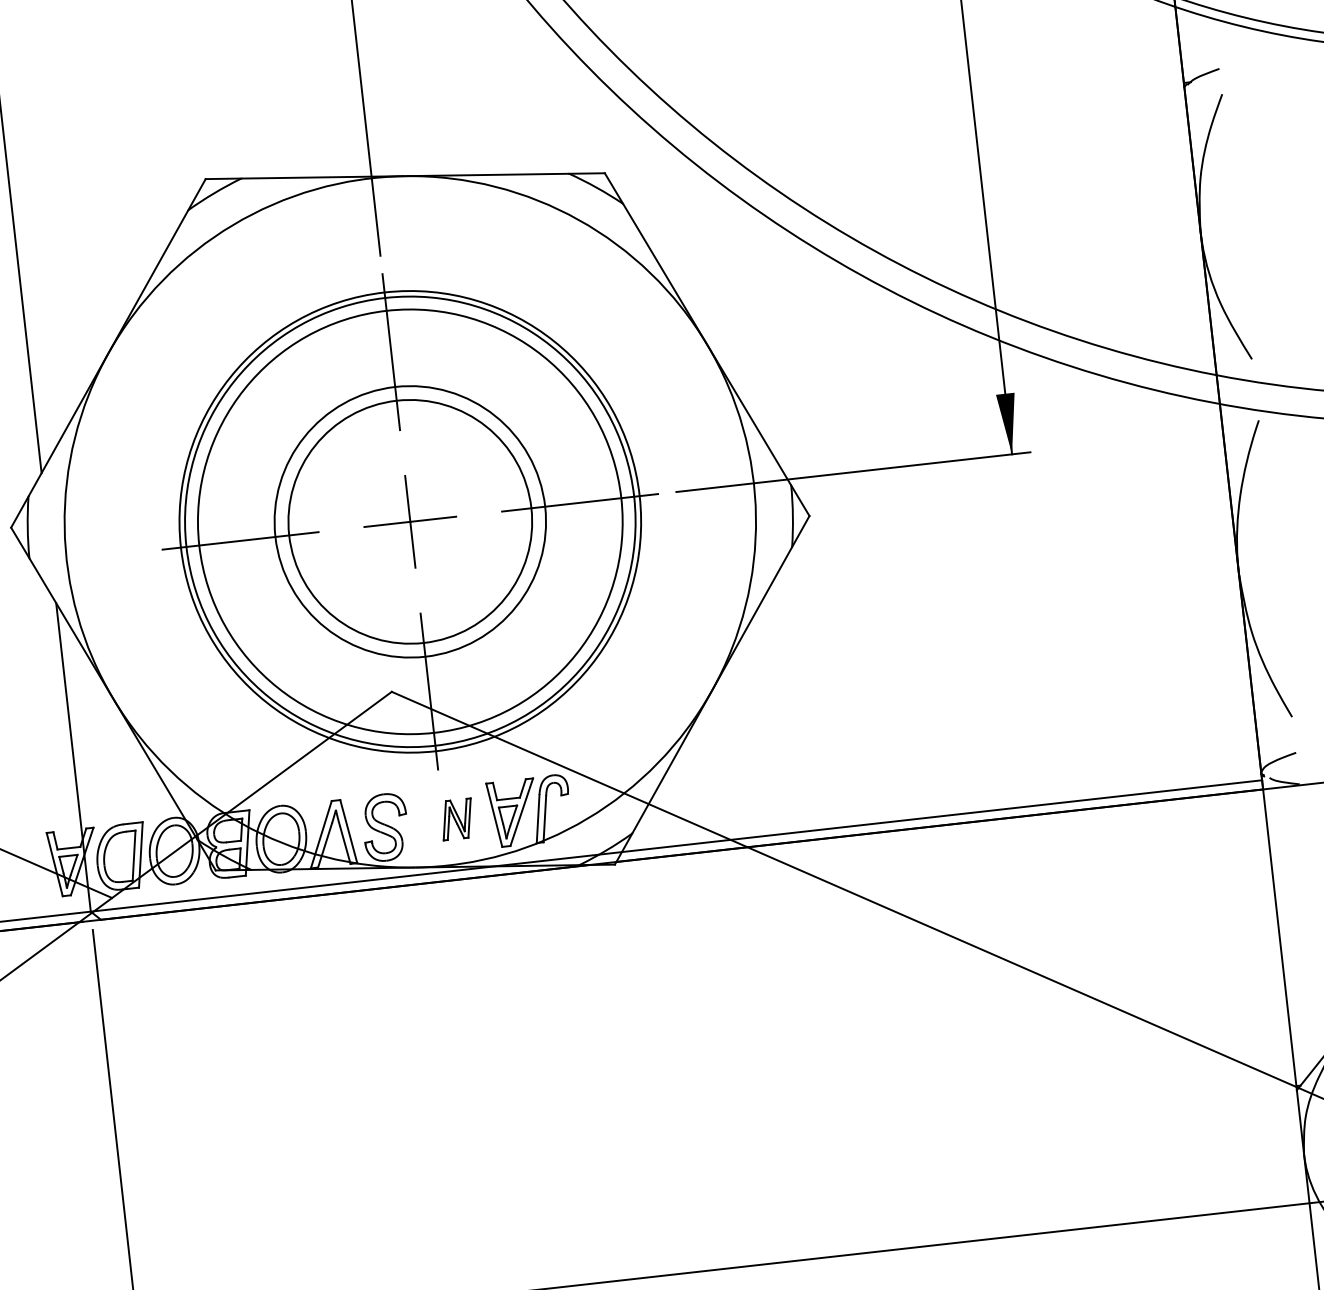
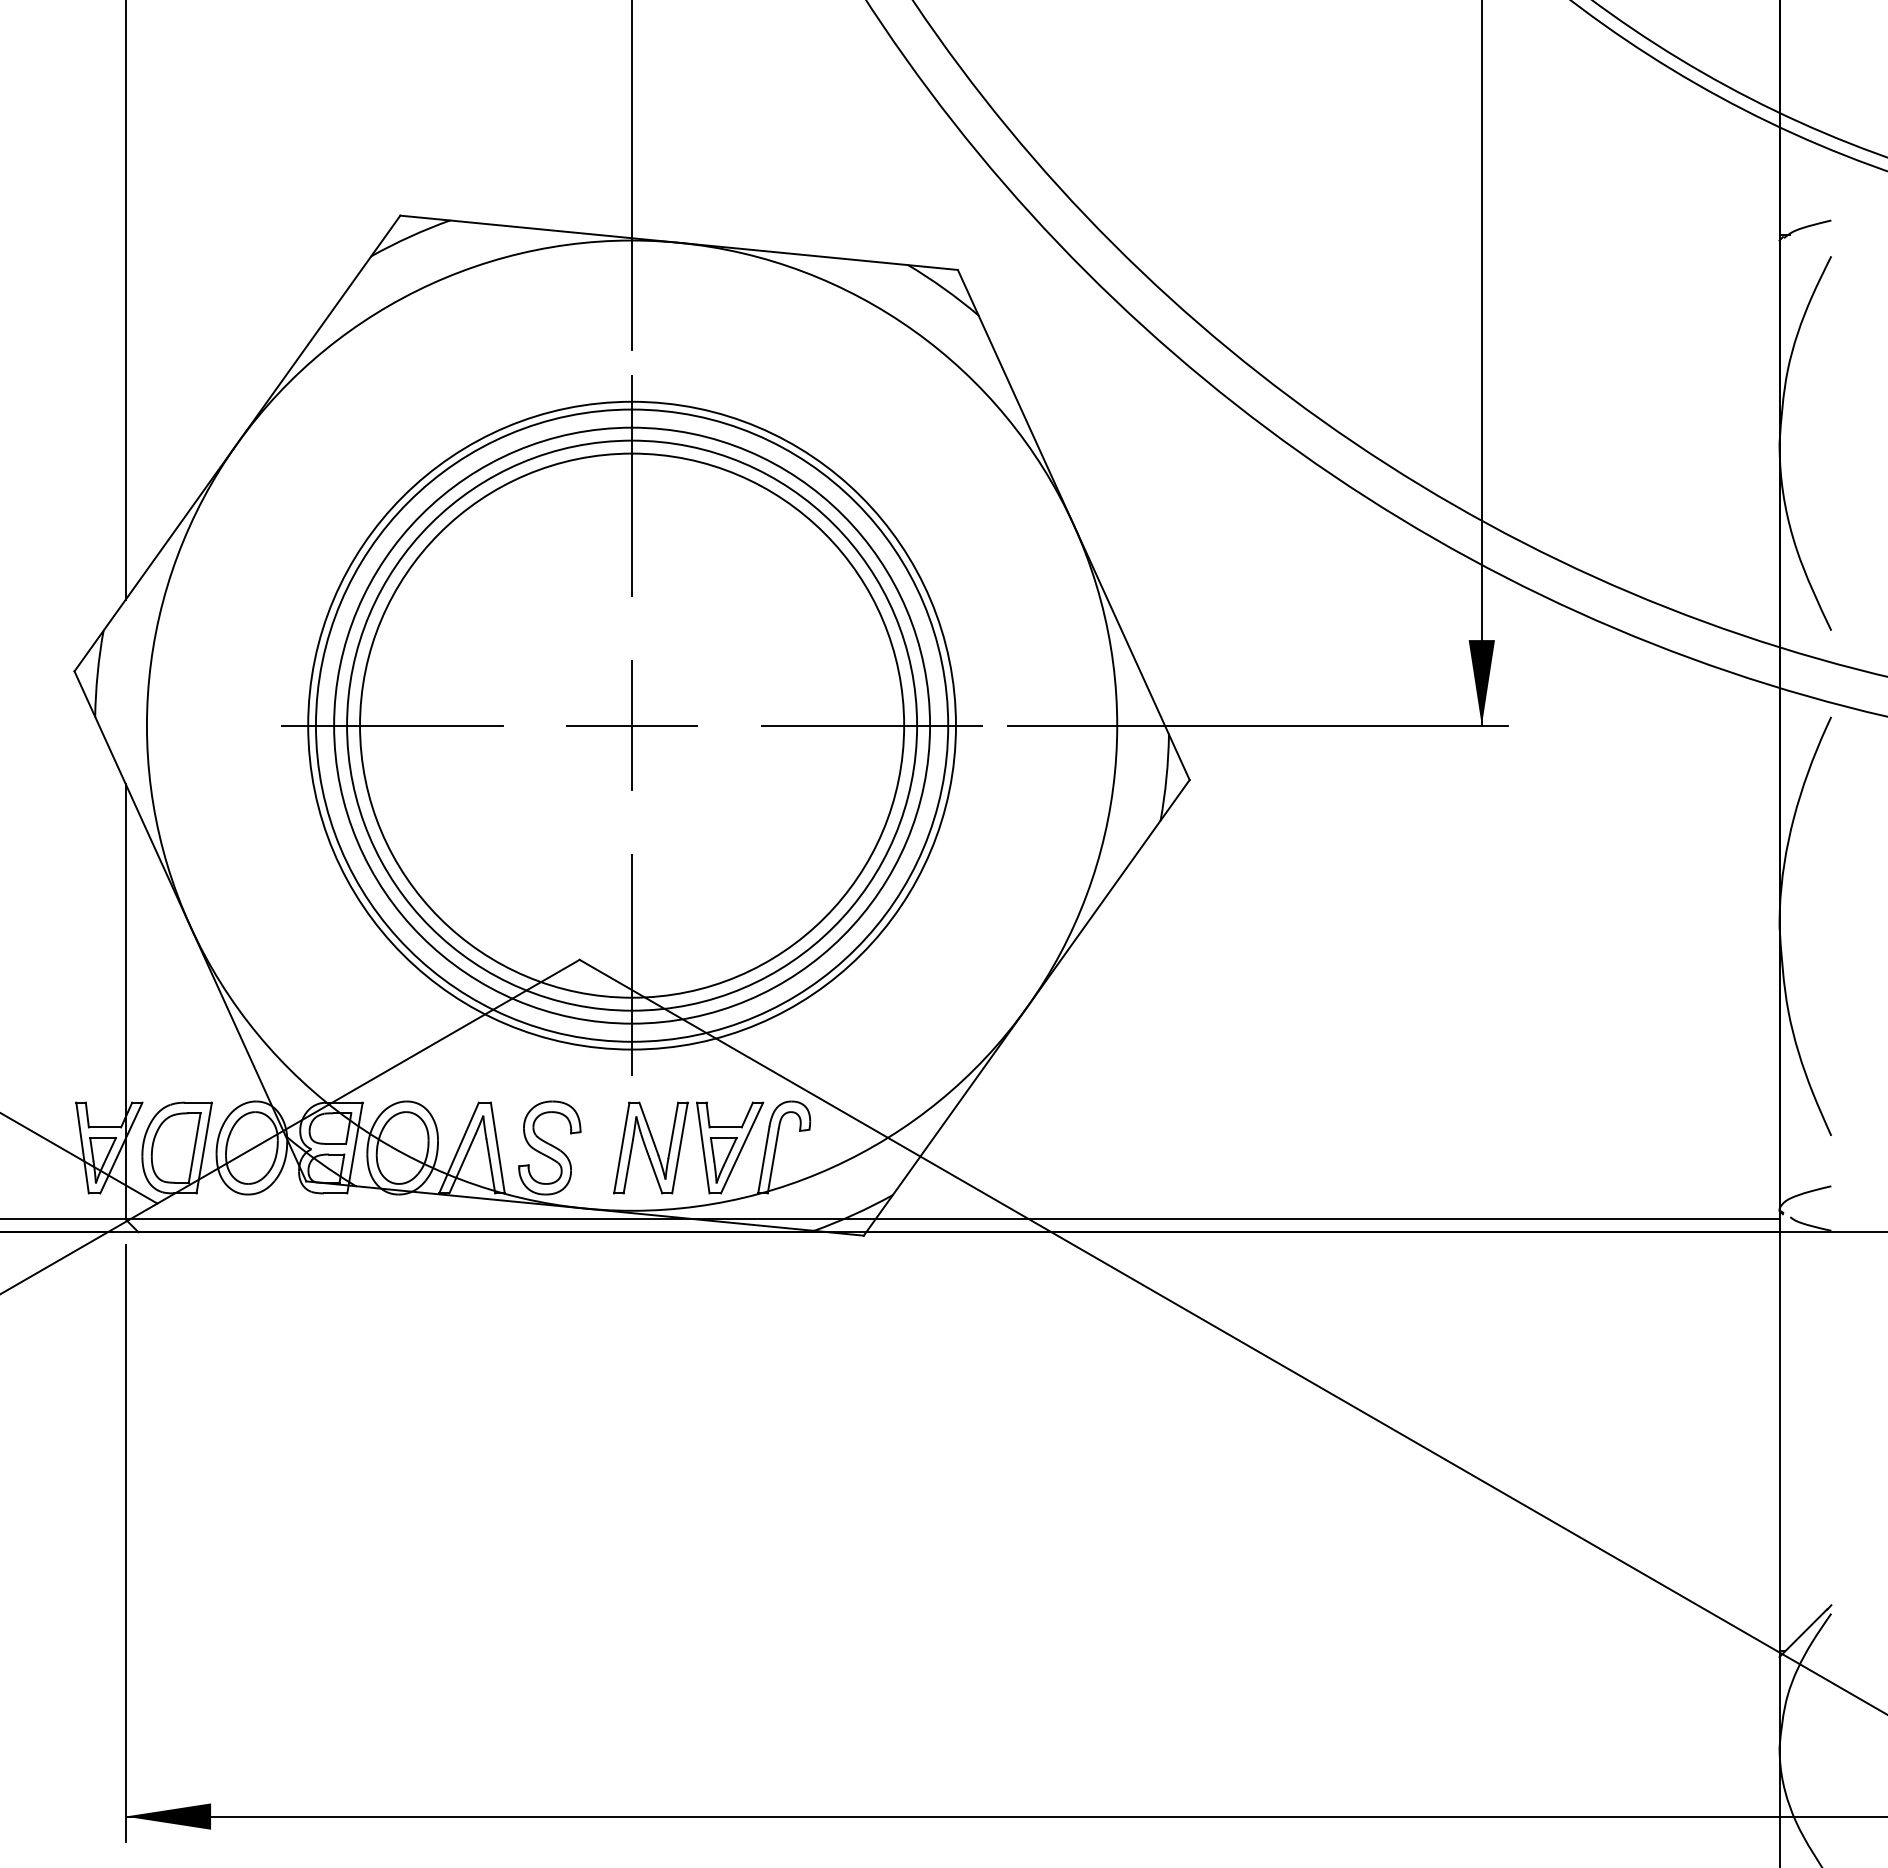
circle: (410, 521) -> (632, 725), size x1.43
circle: (410, 521) -> (632, 725), size x1.67
part: (456, 819) -> (650, 1147), size x1.67

